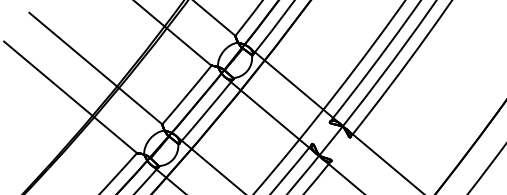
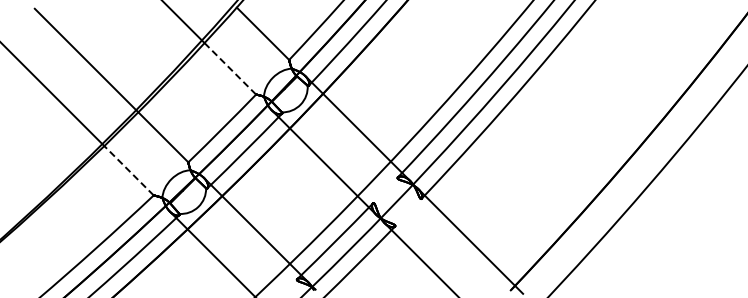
line: (189, 46) -> (230, 68), solid -> dashed
line: (116, 134) -> (129, 170), solid -> dashed

